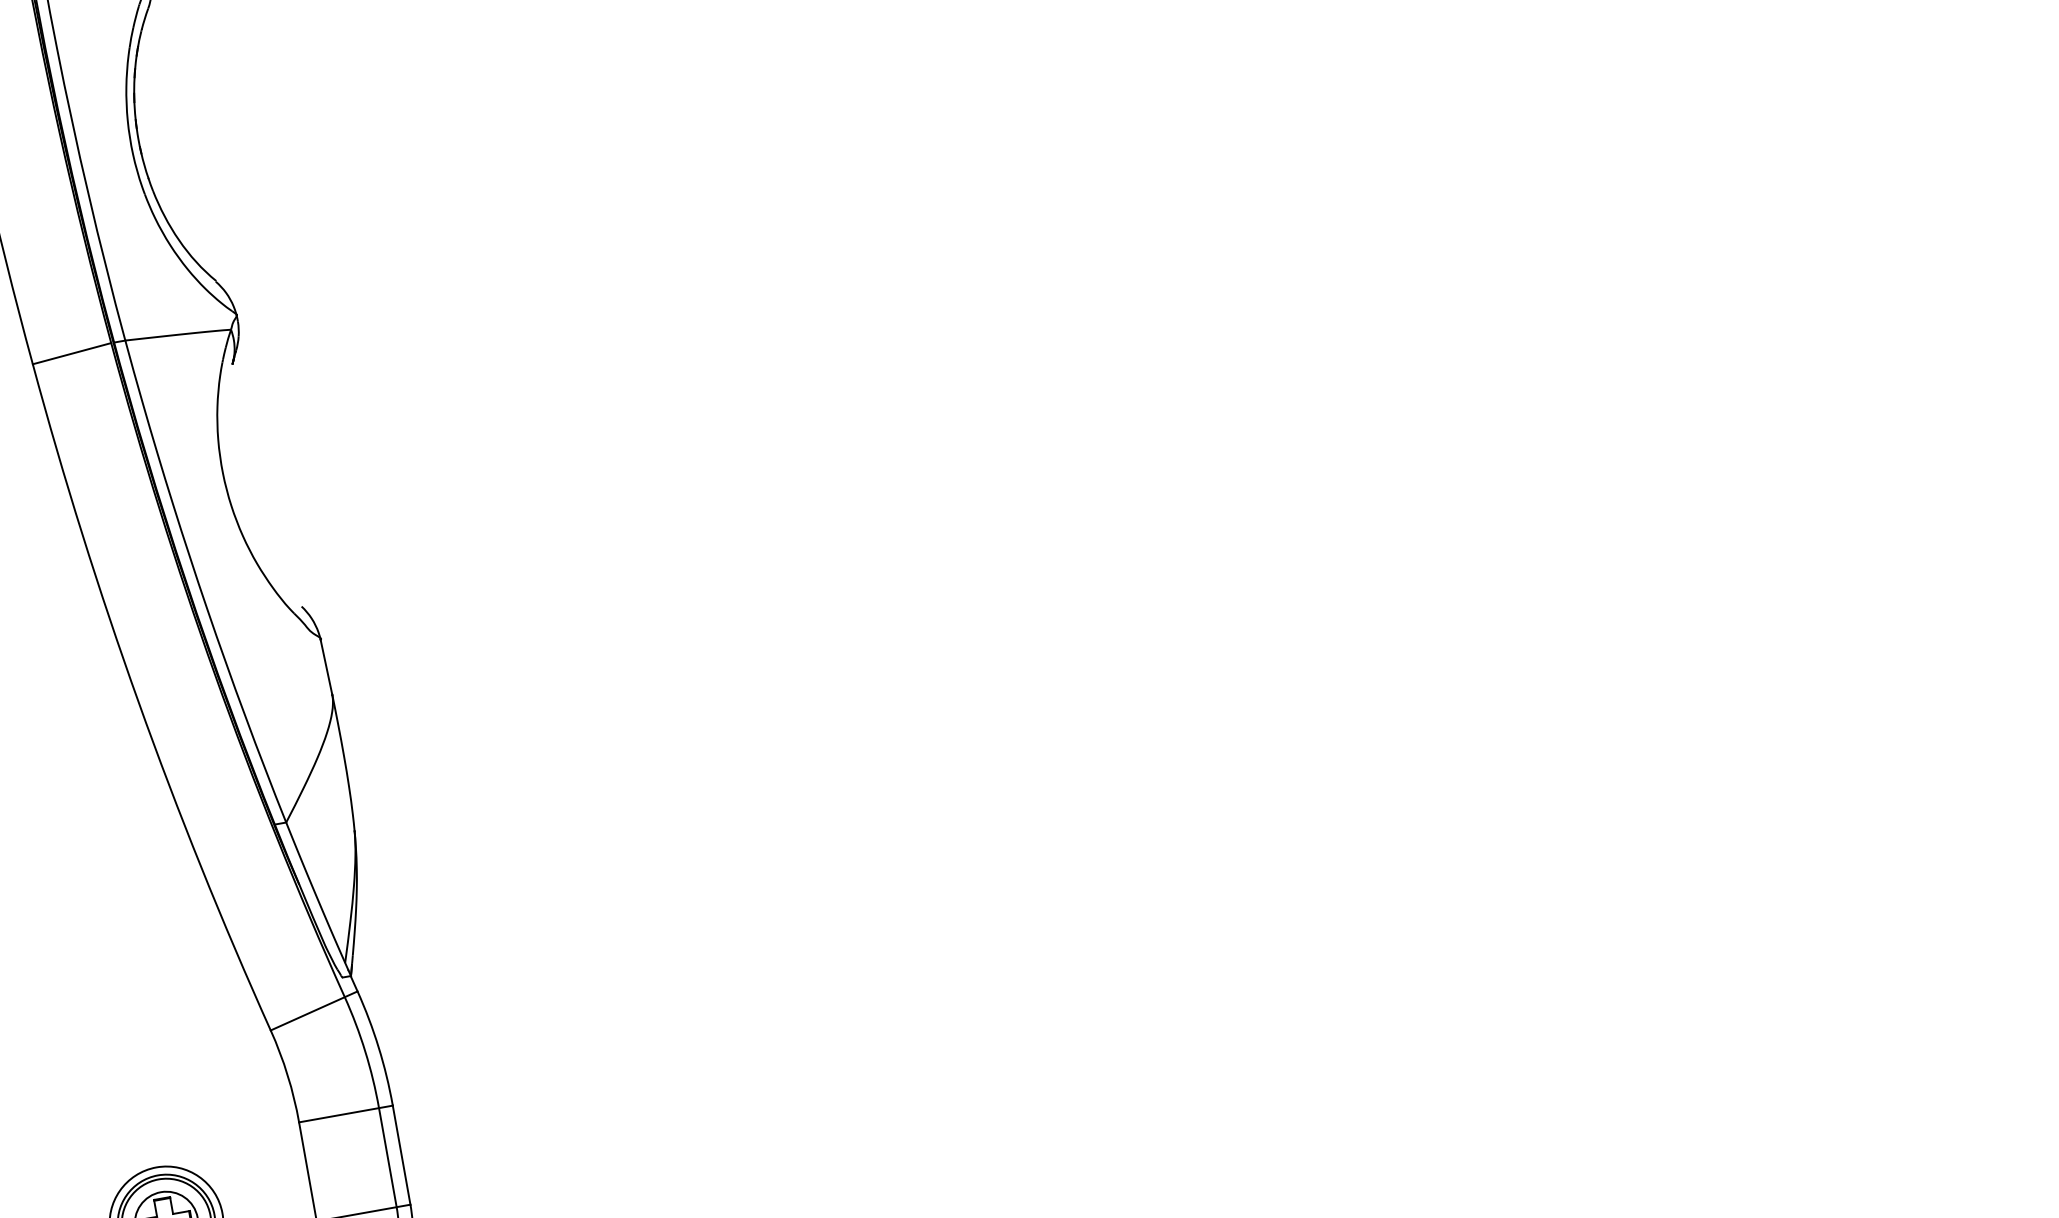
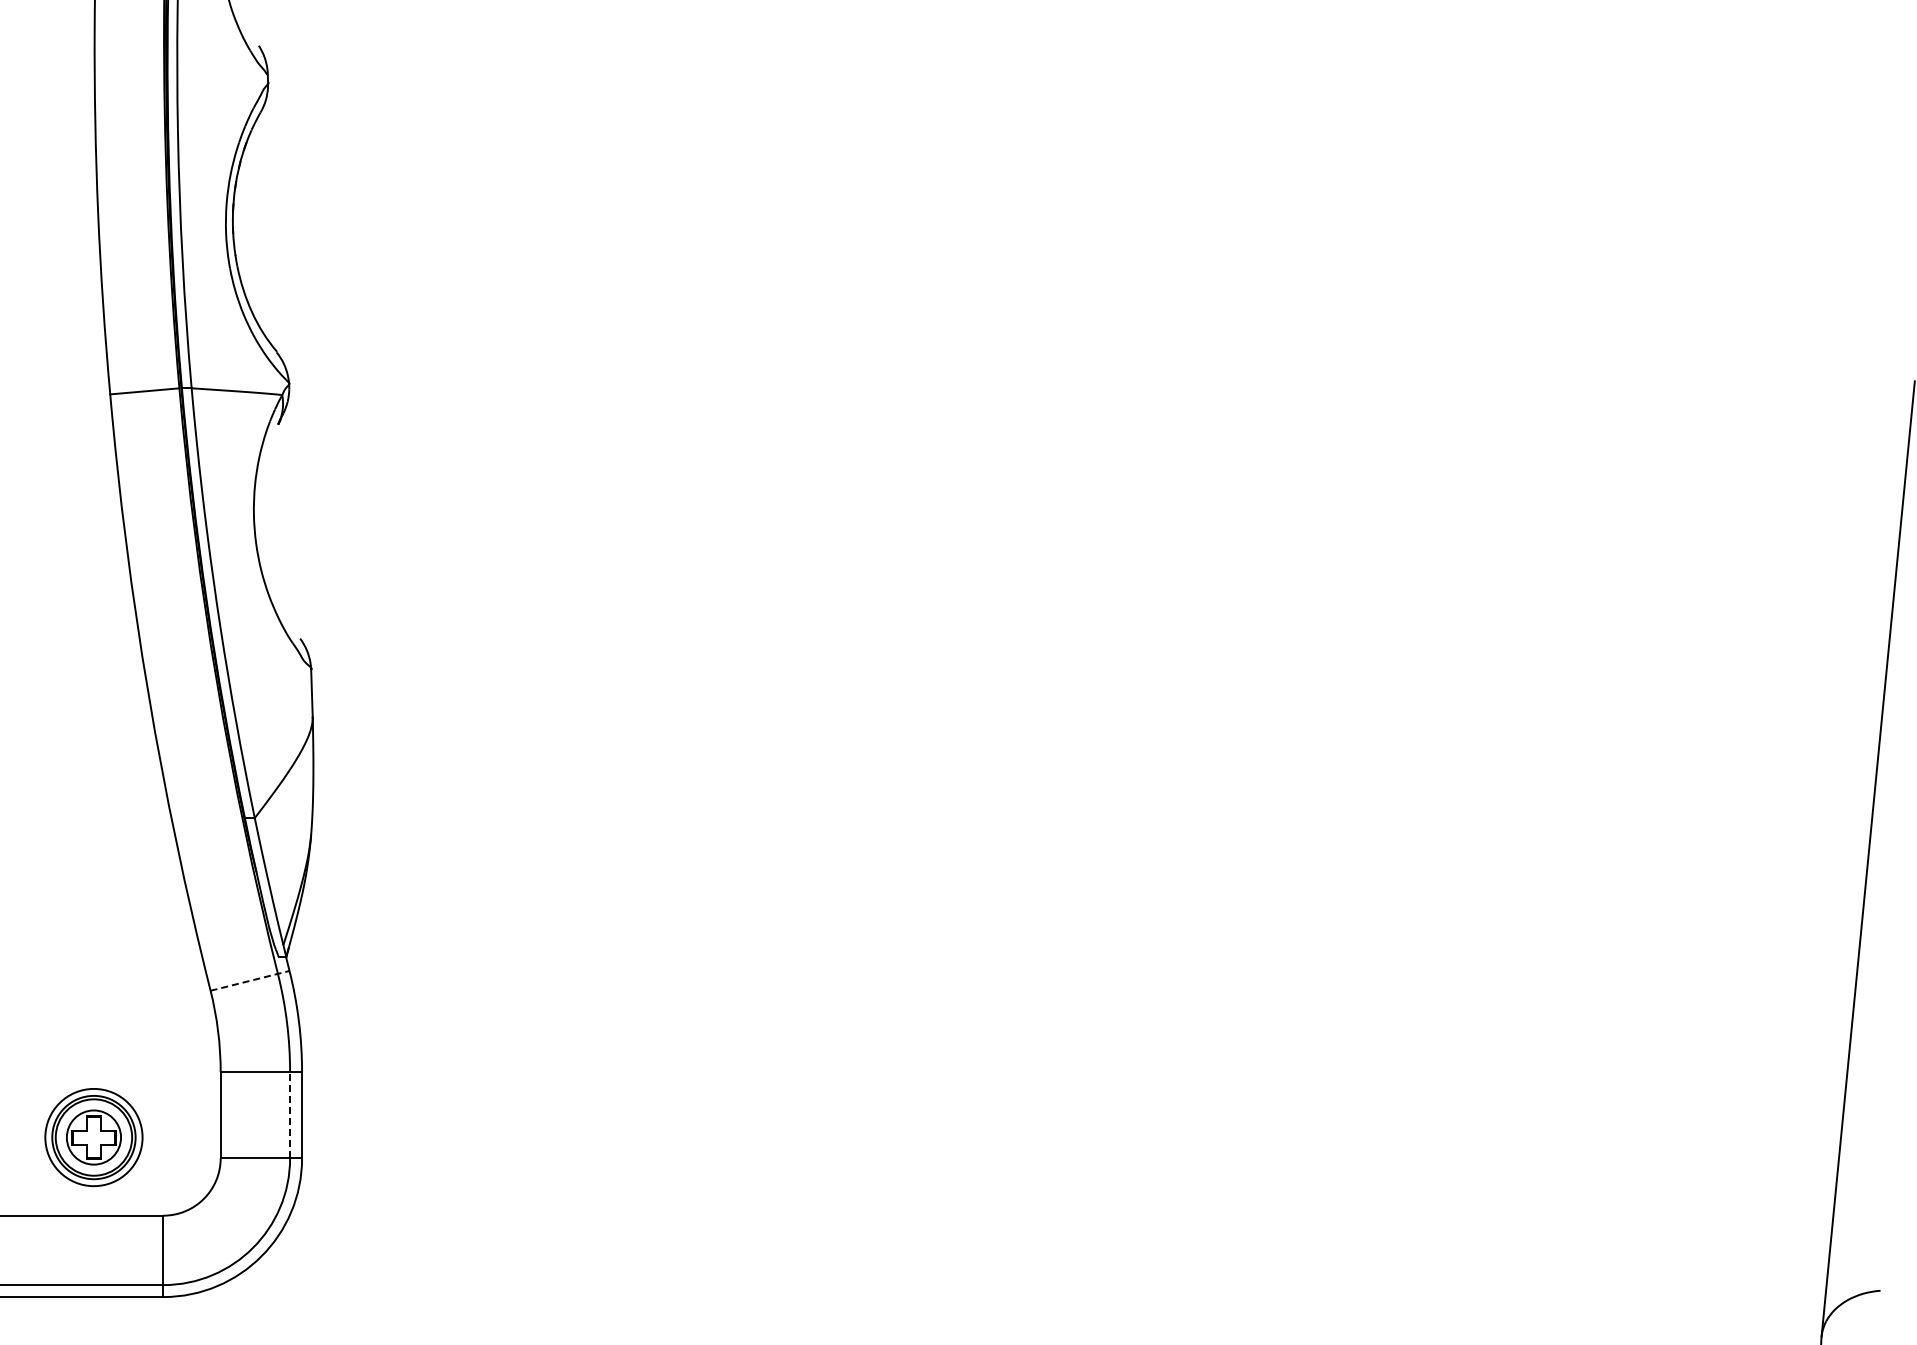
line: (314, 1010) -> (250, 980), solid -> dashed
line: (388, 1156) -> (290, 1114), solid -> dashed

